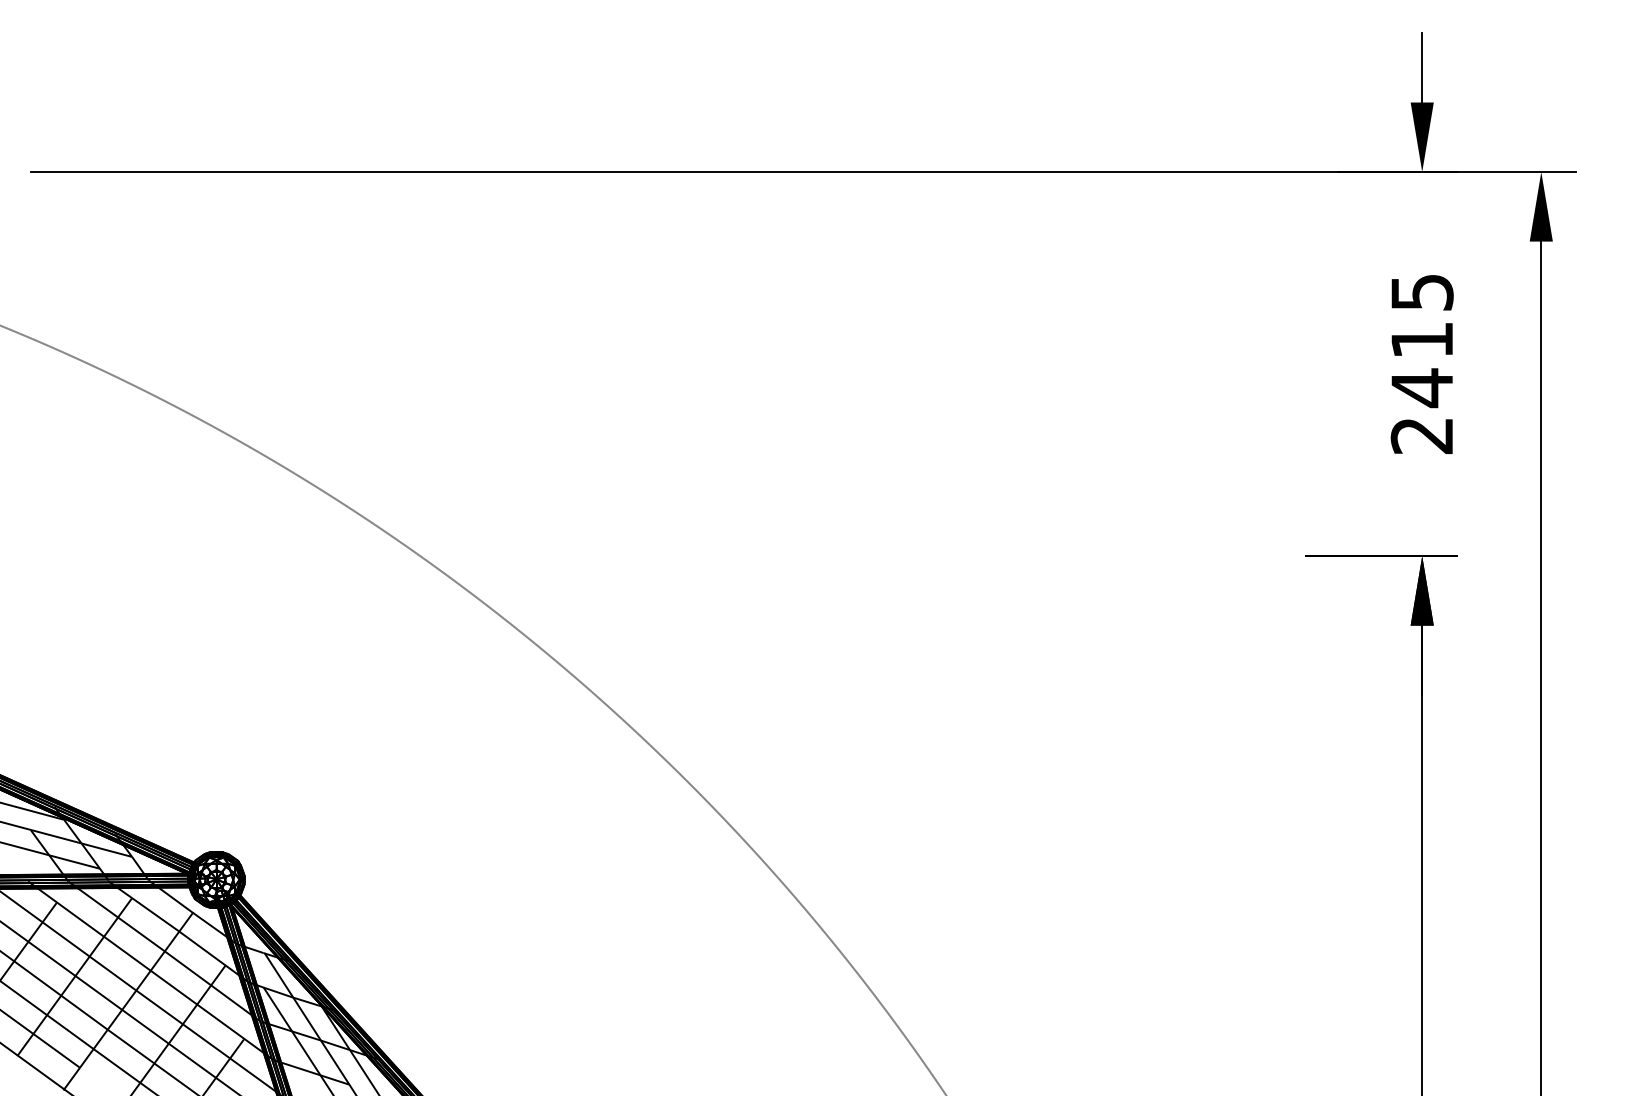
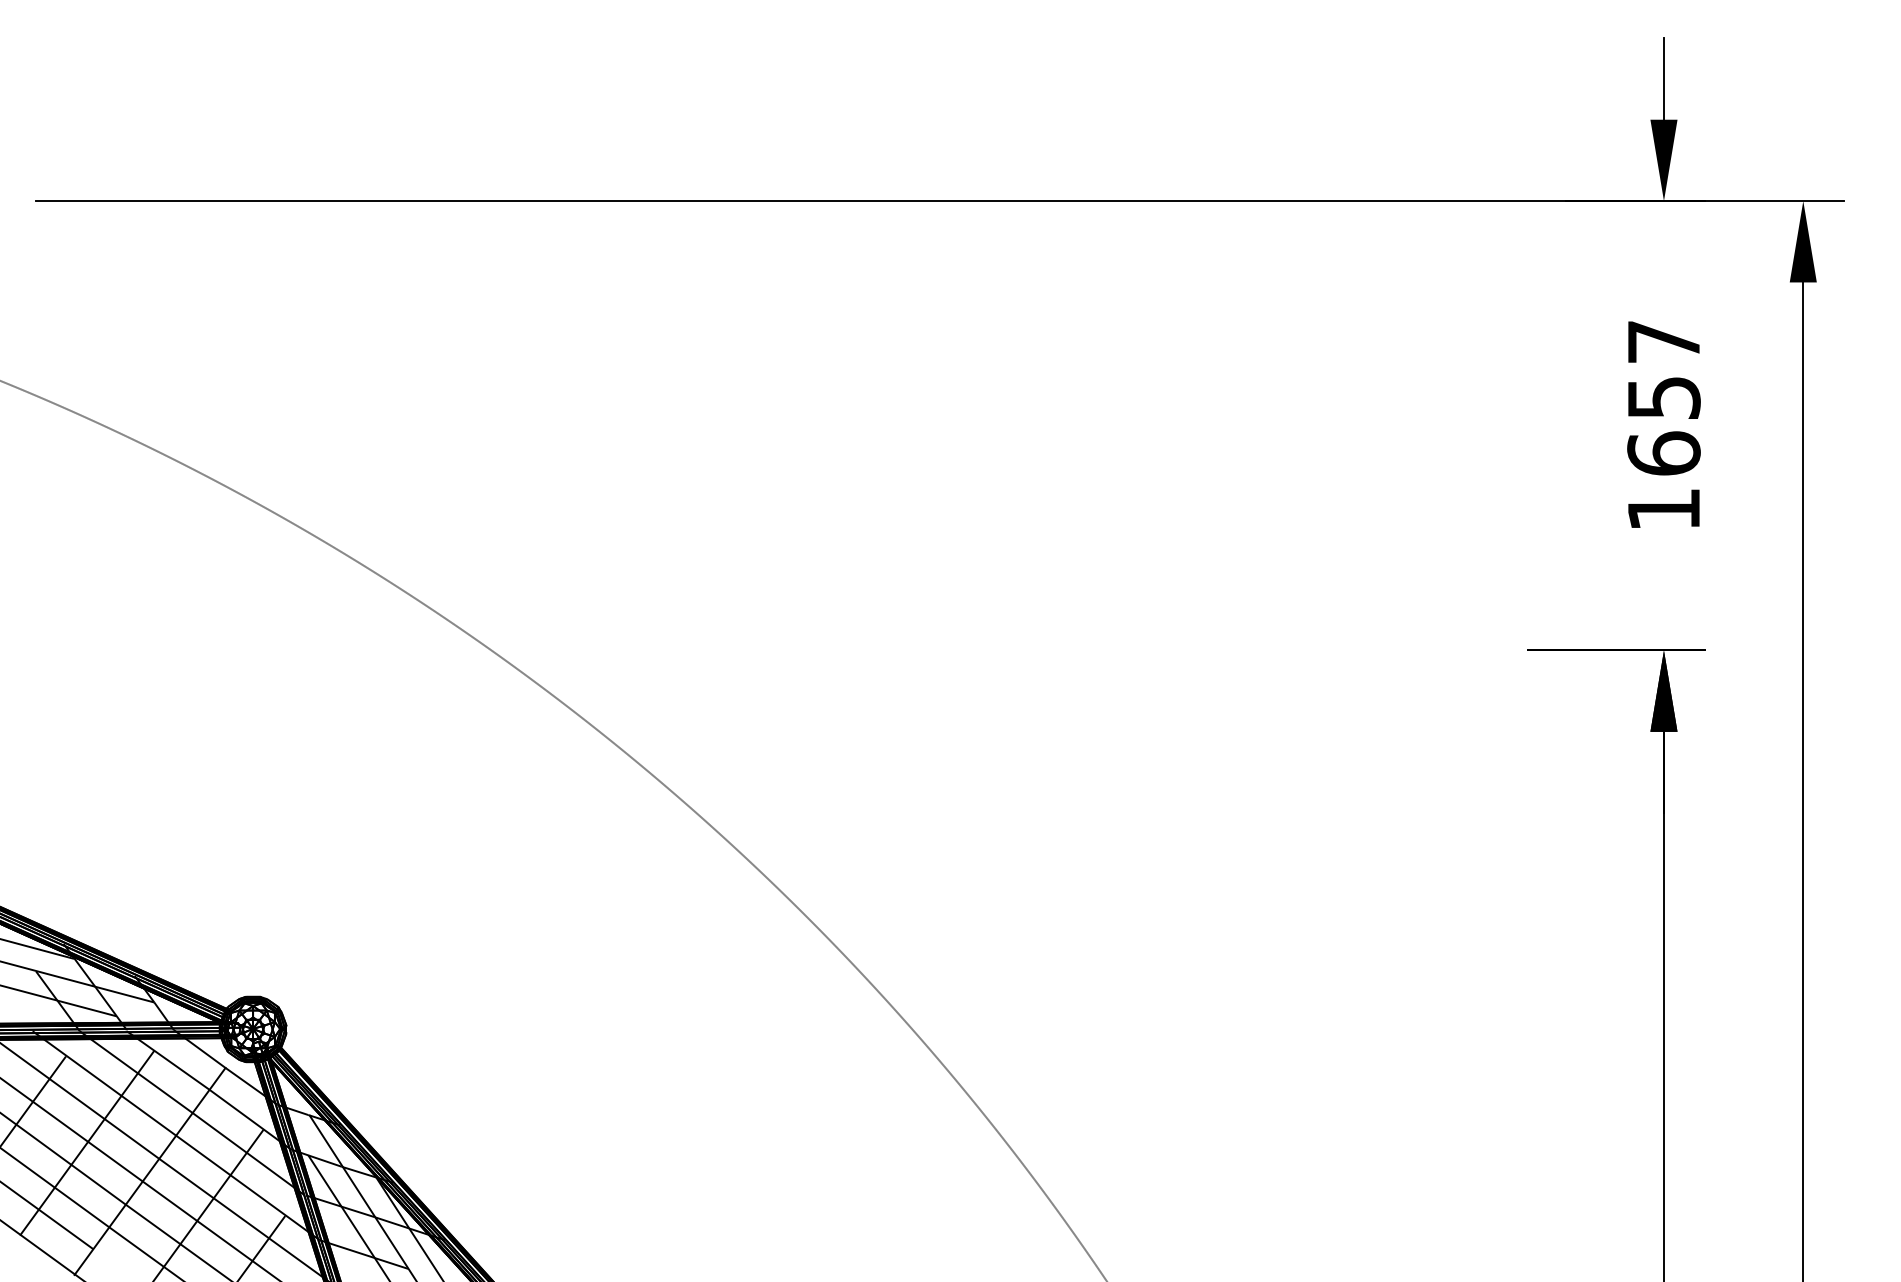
text: (1421, 364) -> (1663, 426), 2415 -> 1657

